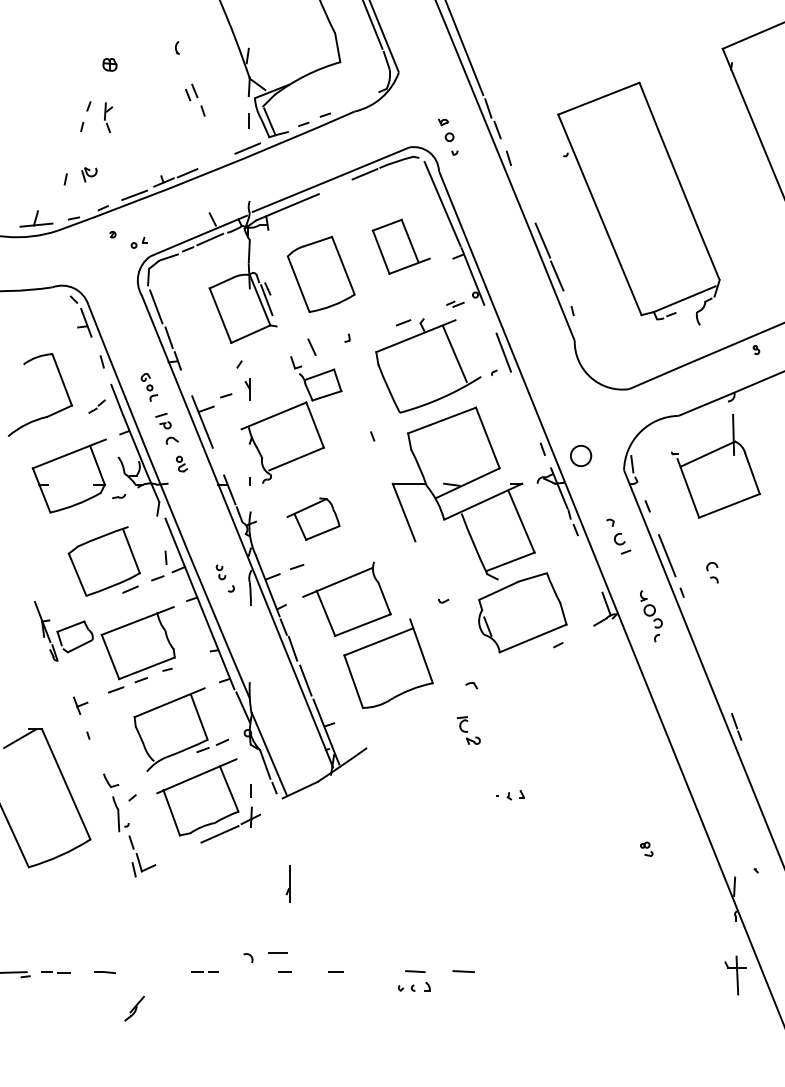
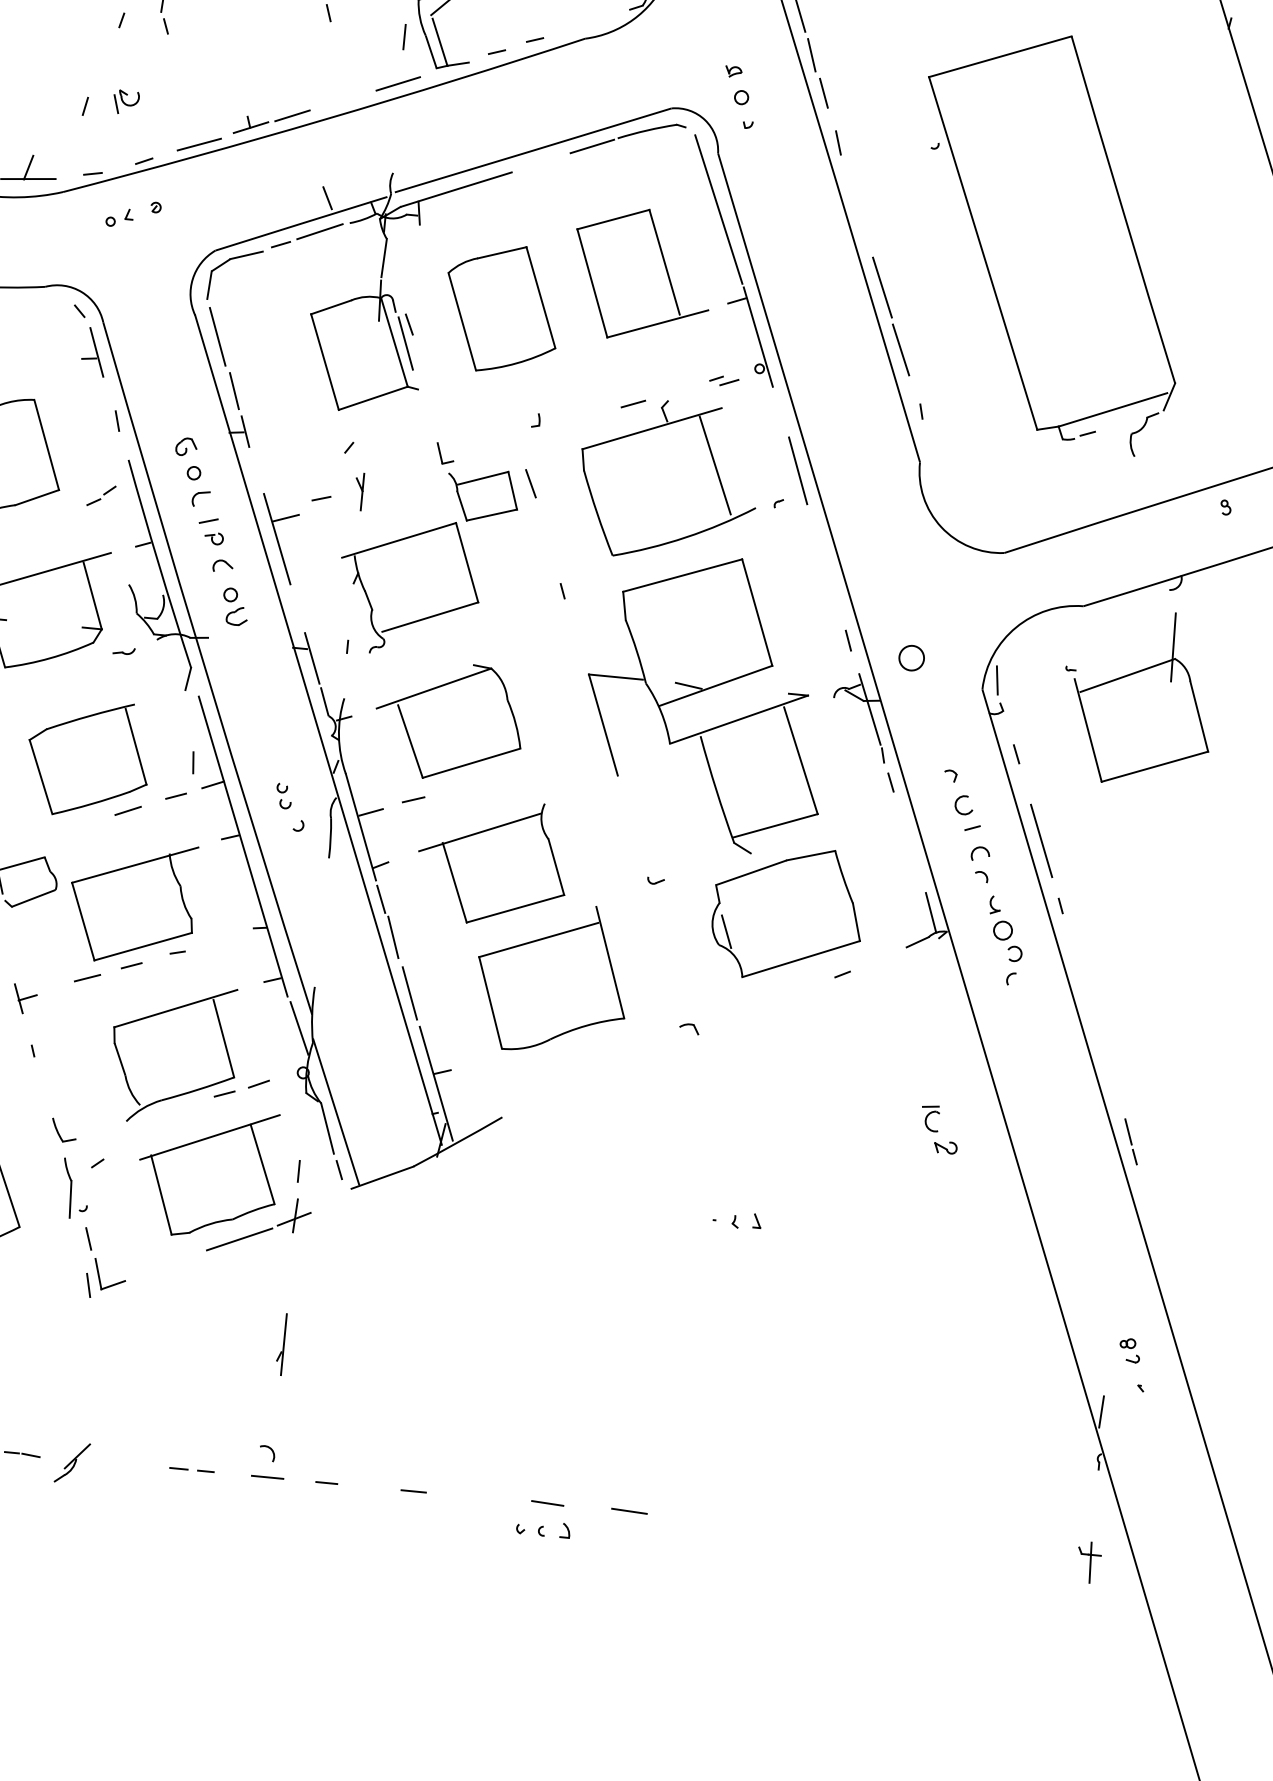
part: (138, 242) -> (118, 217), moved
part: (400, 246) -> (640, 274), size x1.43
line: (311, 346) -> (530, 482), moved
part: (149, 387) -> (193, 472), size x1.43
circle: (580, 455) -> (911, 657), size x0.71
part: (181, 463) -> (234, 605), size x1.43
part: (313, 518) -> (449, 720), size x1.67
part: (712, 572) -> (980, 863), moved
part: (468, 730) -> (939, 1129), moved
part: (646, 848) -> (1129, 1349), moved
part: (287, 883) -> (280, 1342), moved
line: (277, 952) -> (267, 1476), moved
part: (735, 975) -> (1088, 1562), size x0.62
part: (134, 1008) -> (72, 1462), moved

